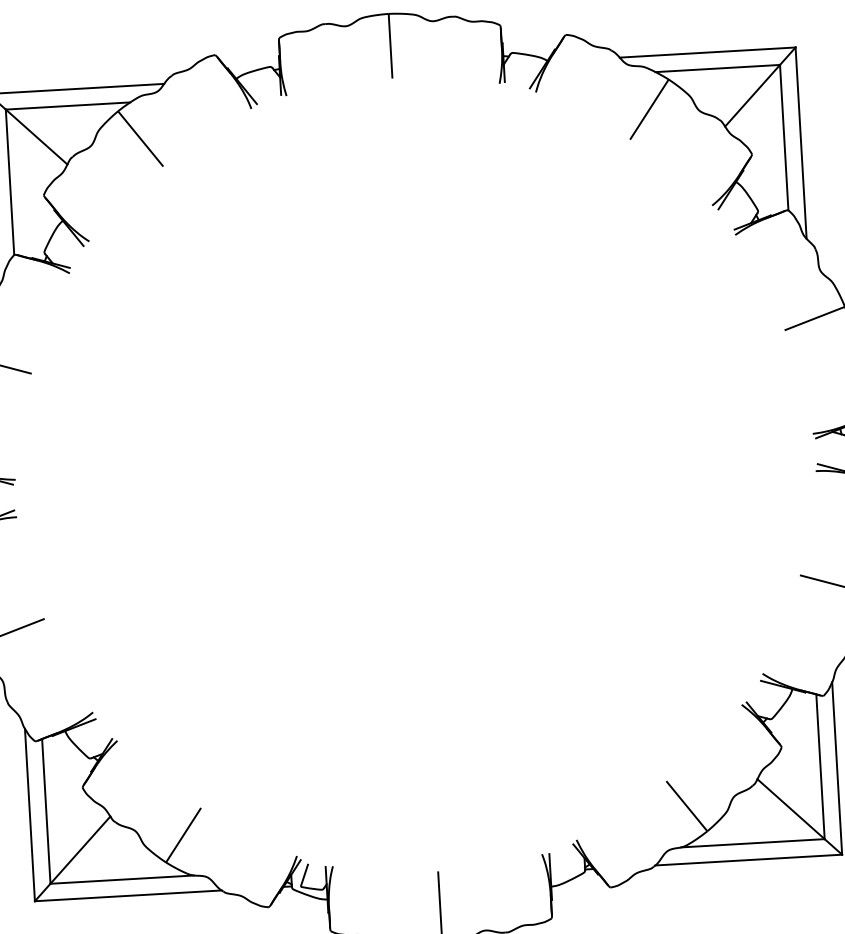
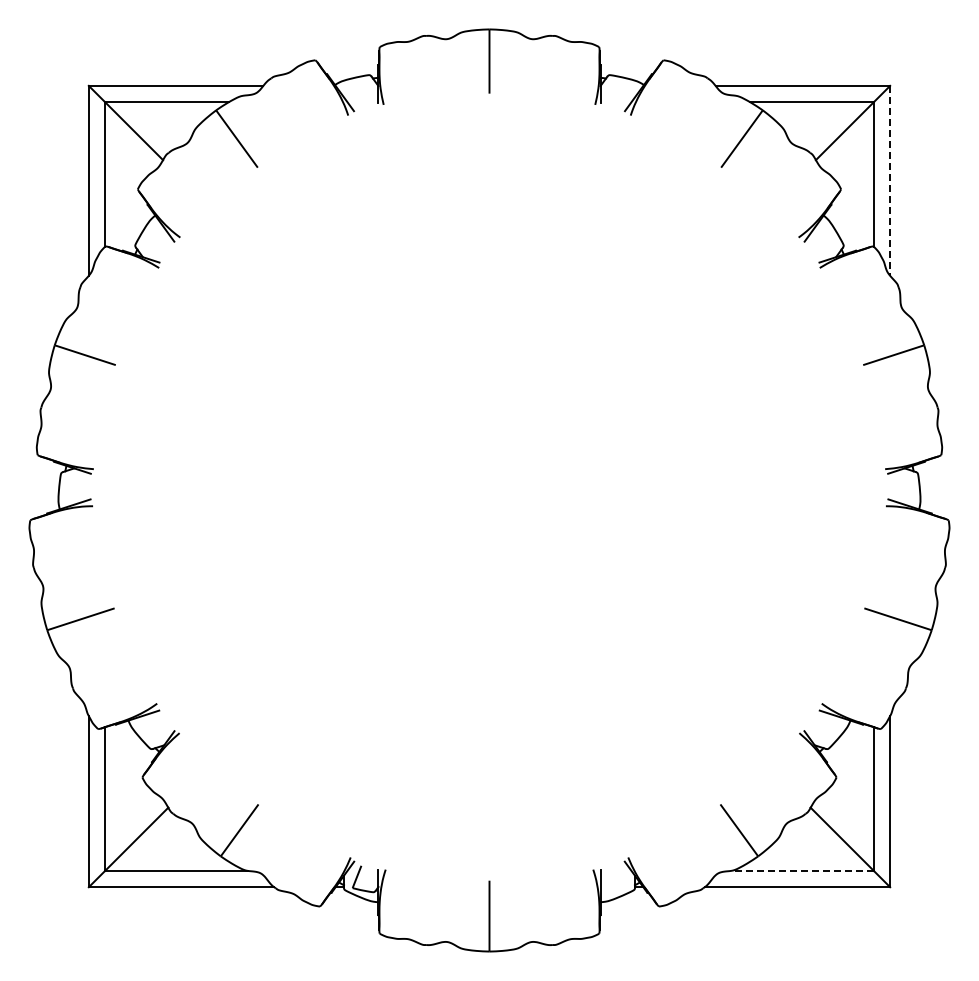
line: (801, 142) -> (890, 180), solid -> dashed
line: (752, 842) -> (802, 870), solid -> dashed

